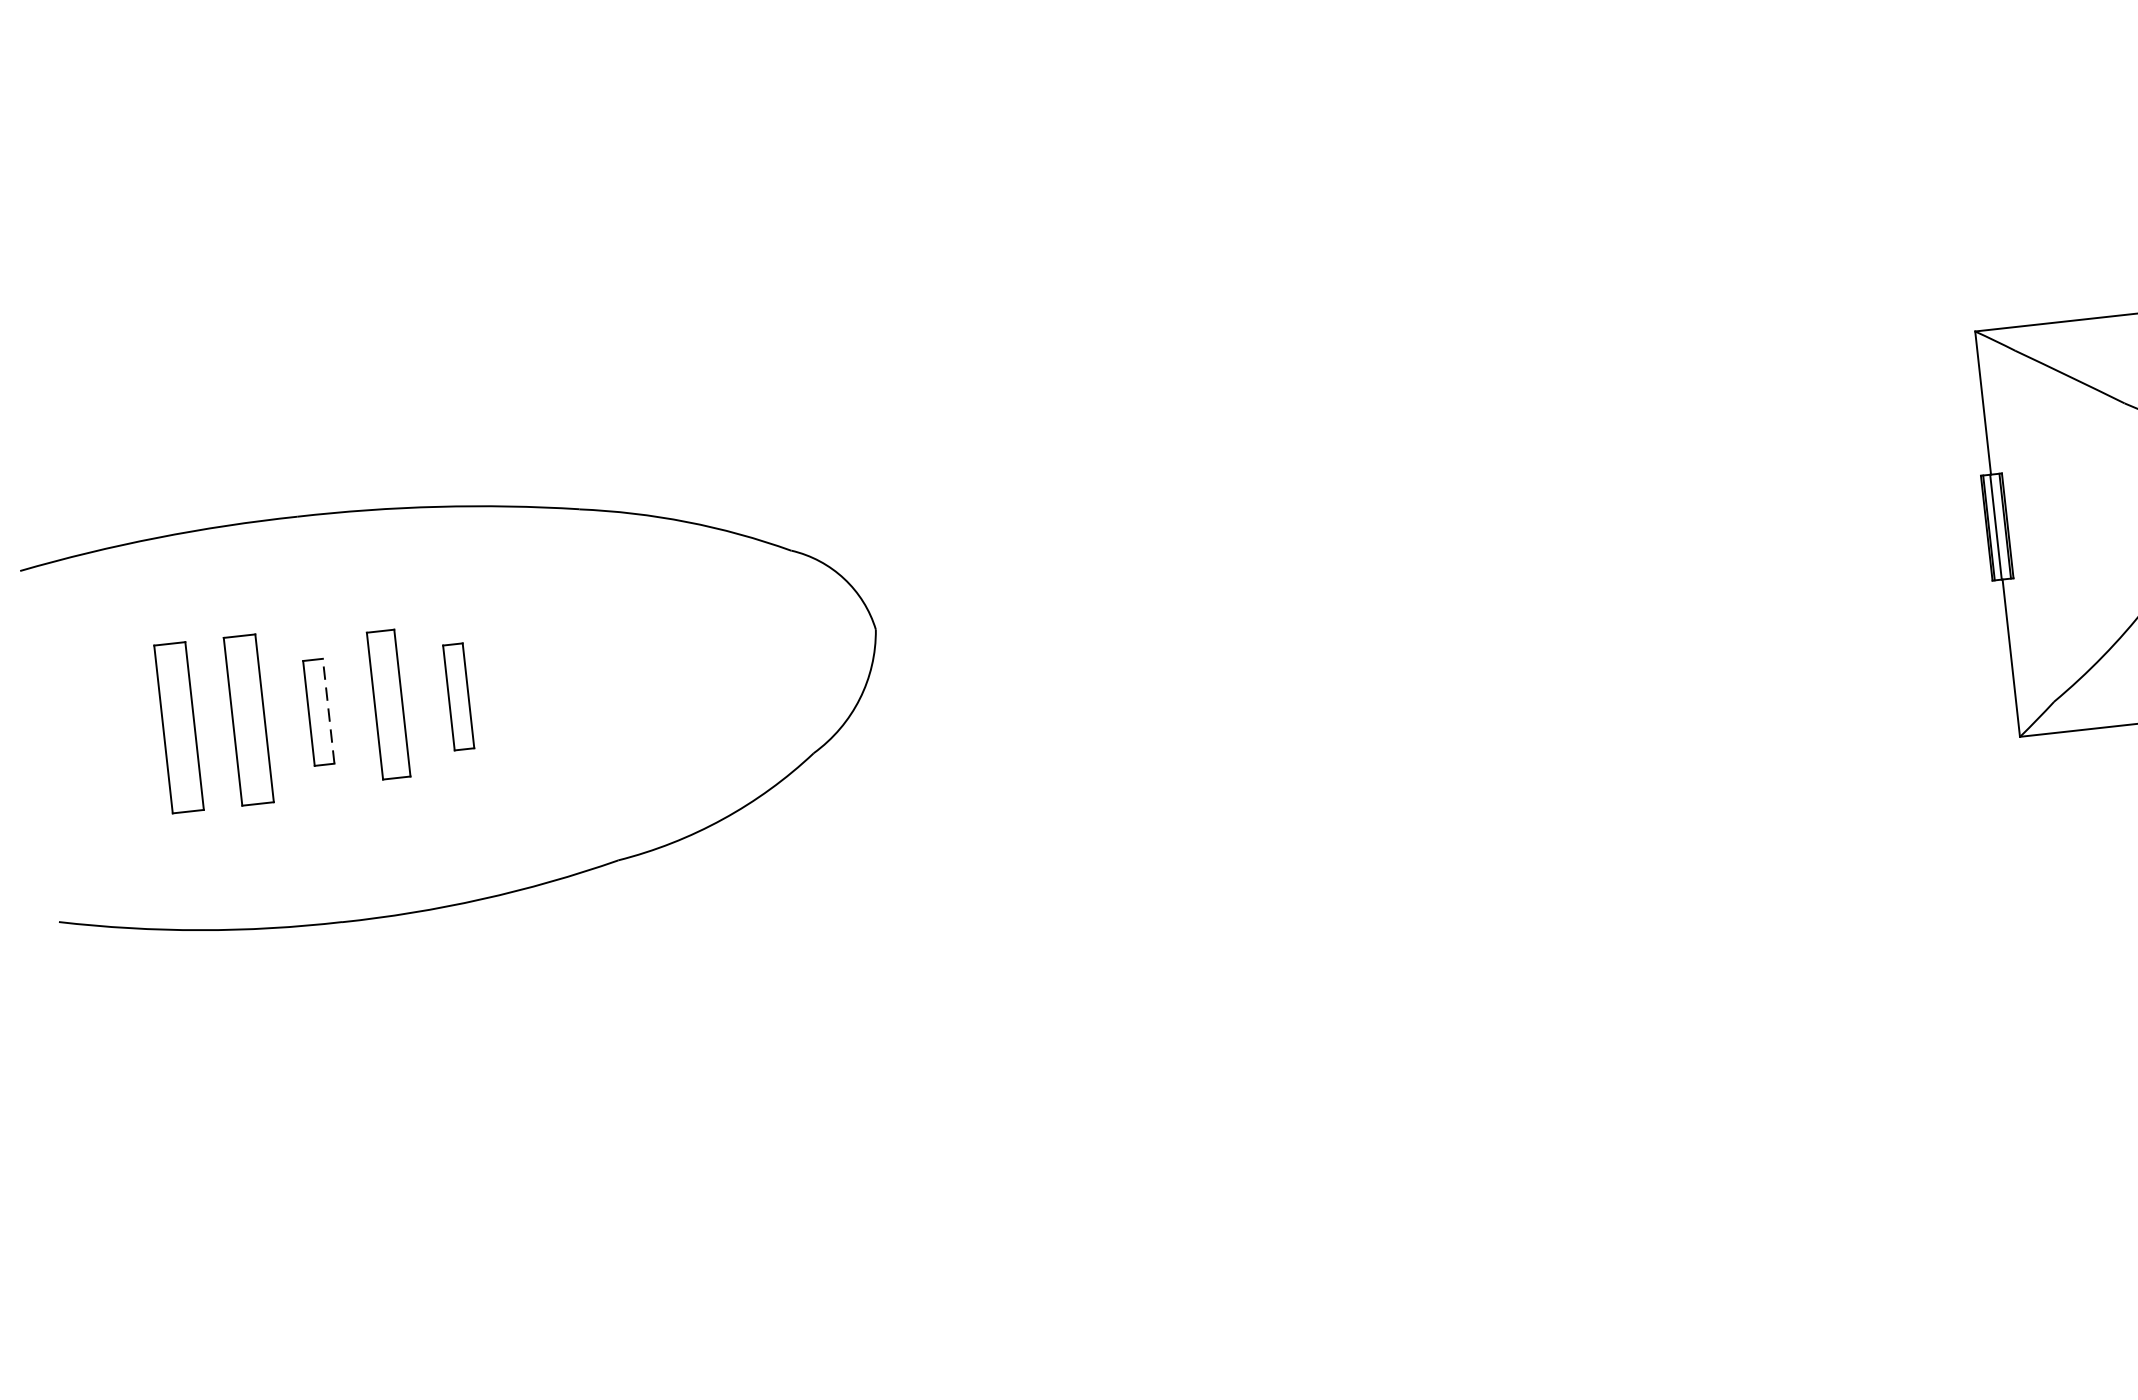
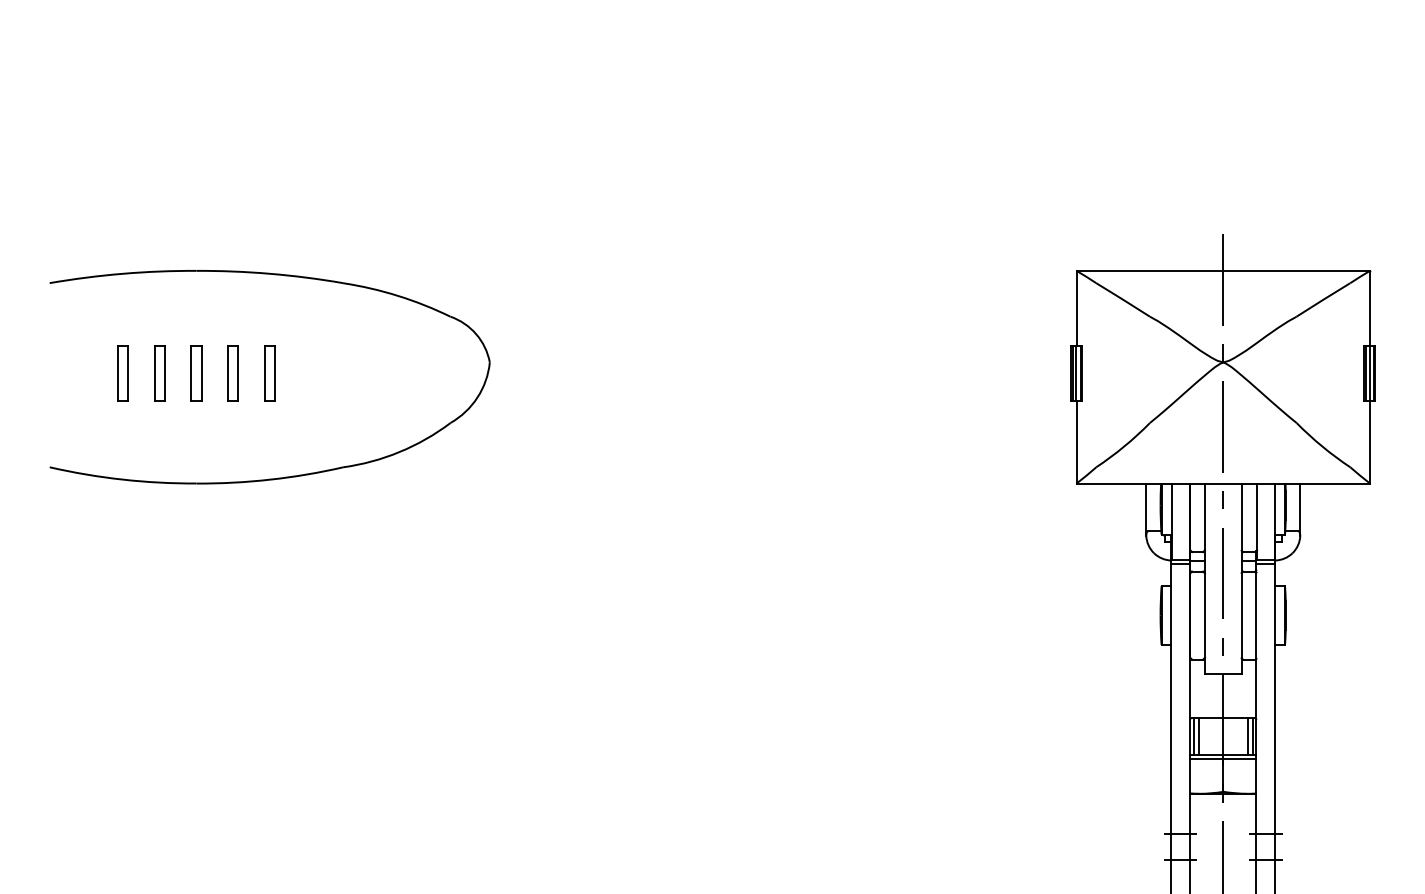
part: (387, 704) -> (232, 373), size x0.71
line: (328, 711) -> (201, 373), dashed -> solid
part: (248, 720) -> (159, 373), size x0.62
part: (177, 727) -> (122, 373), size x0.62

